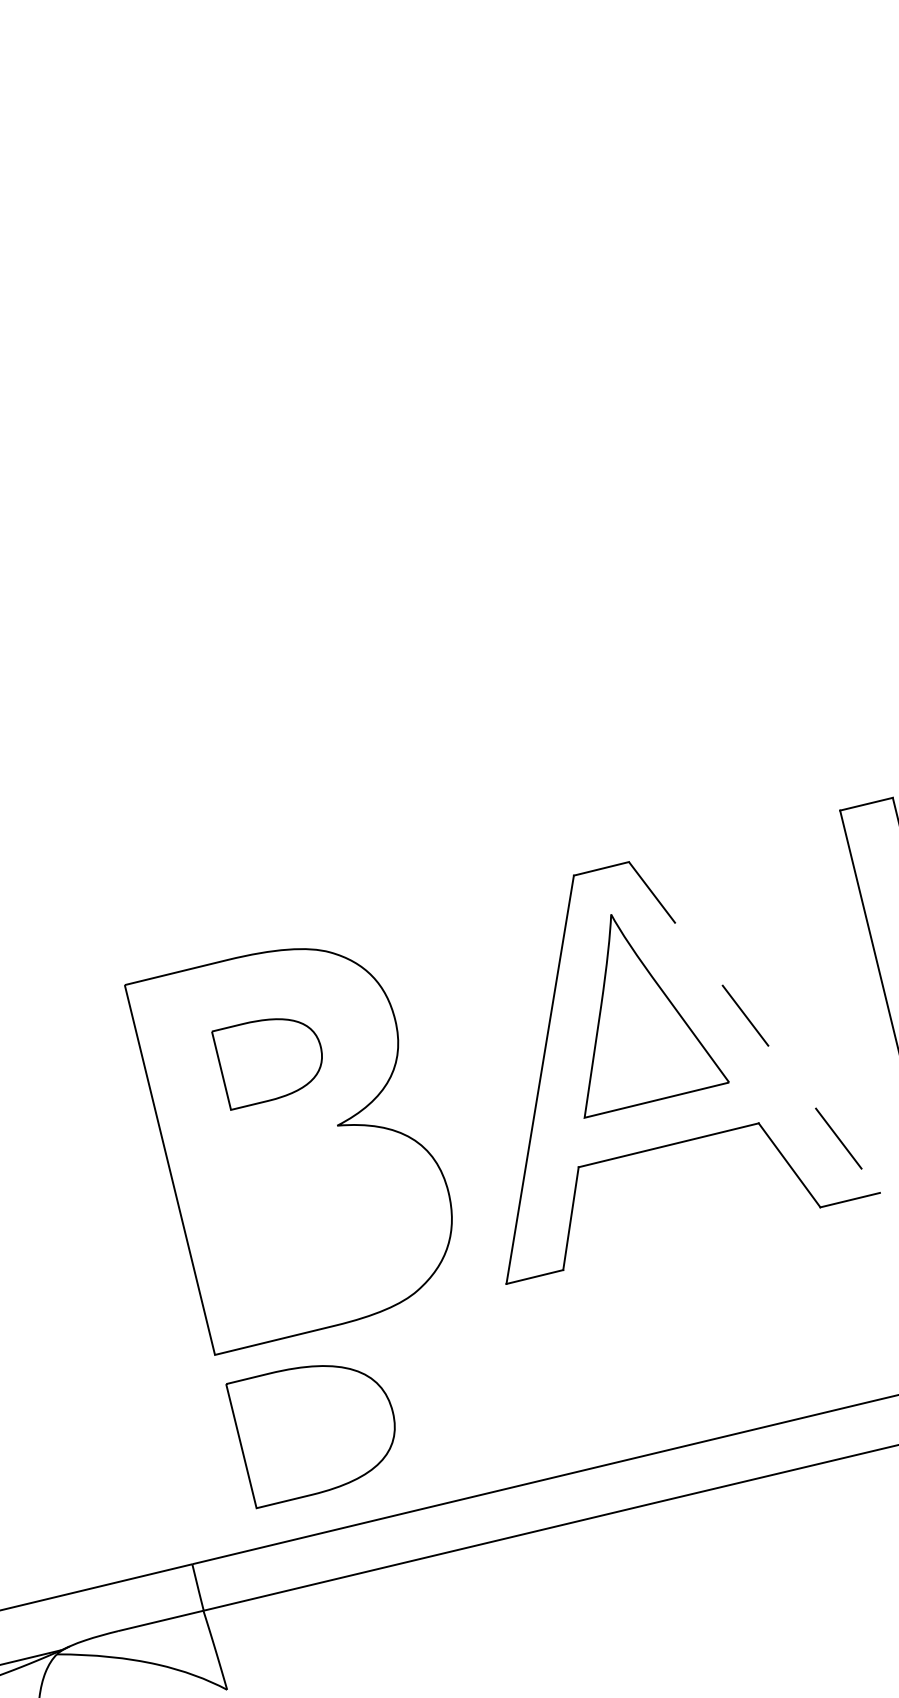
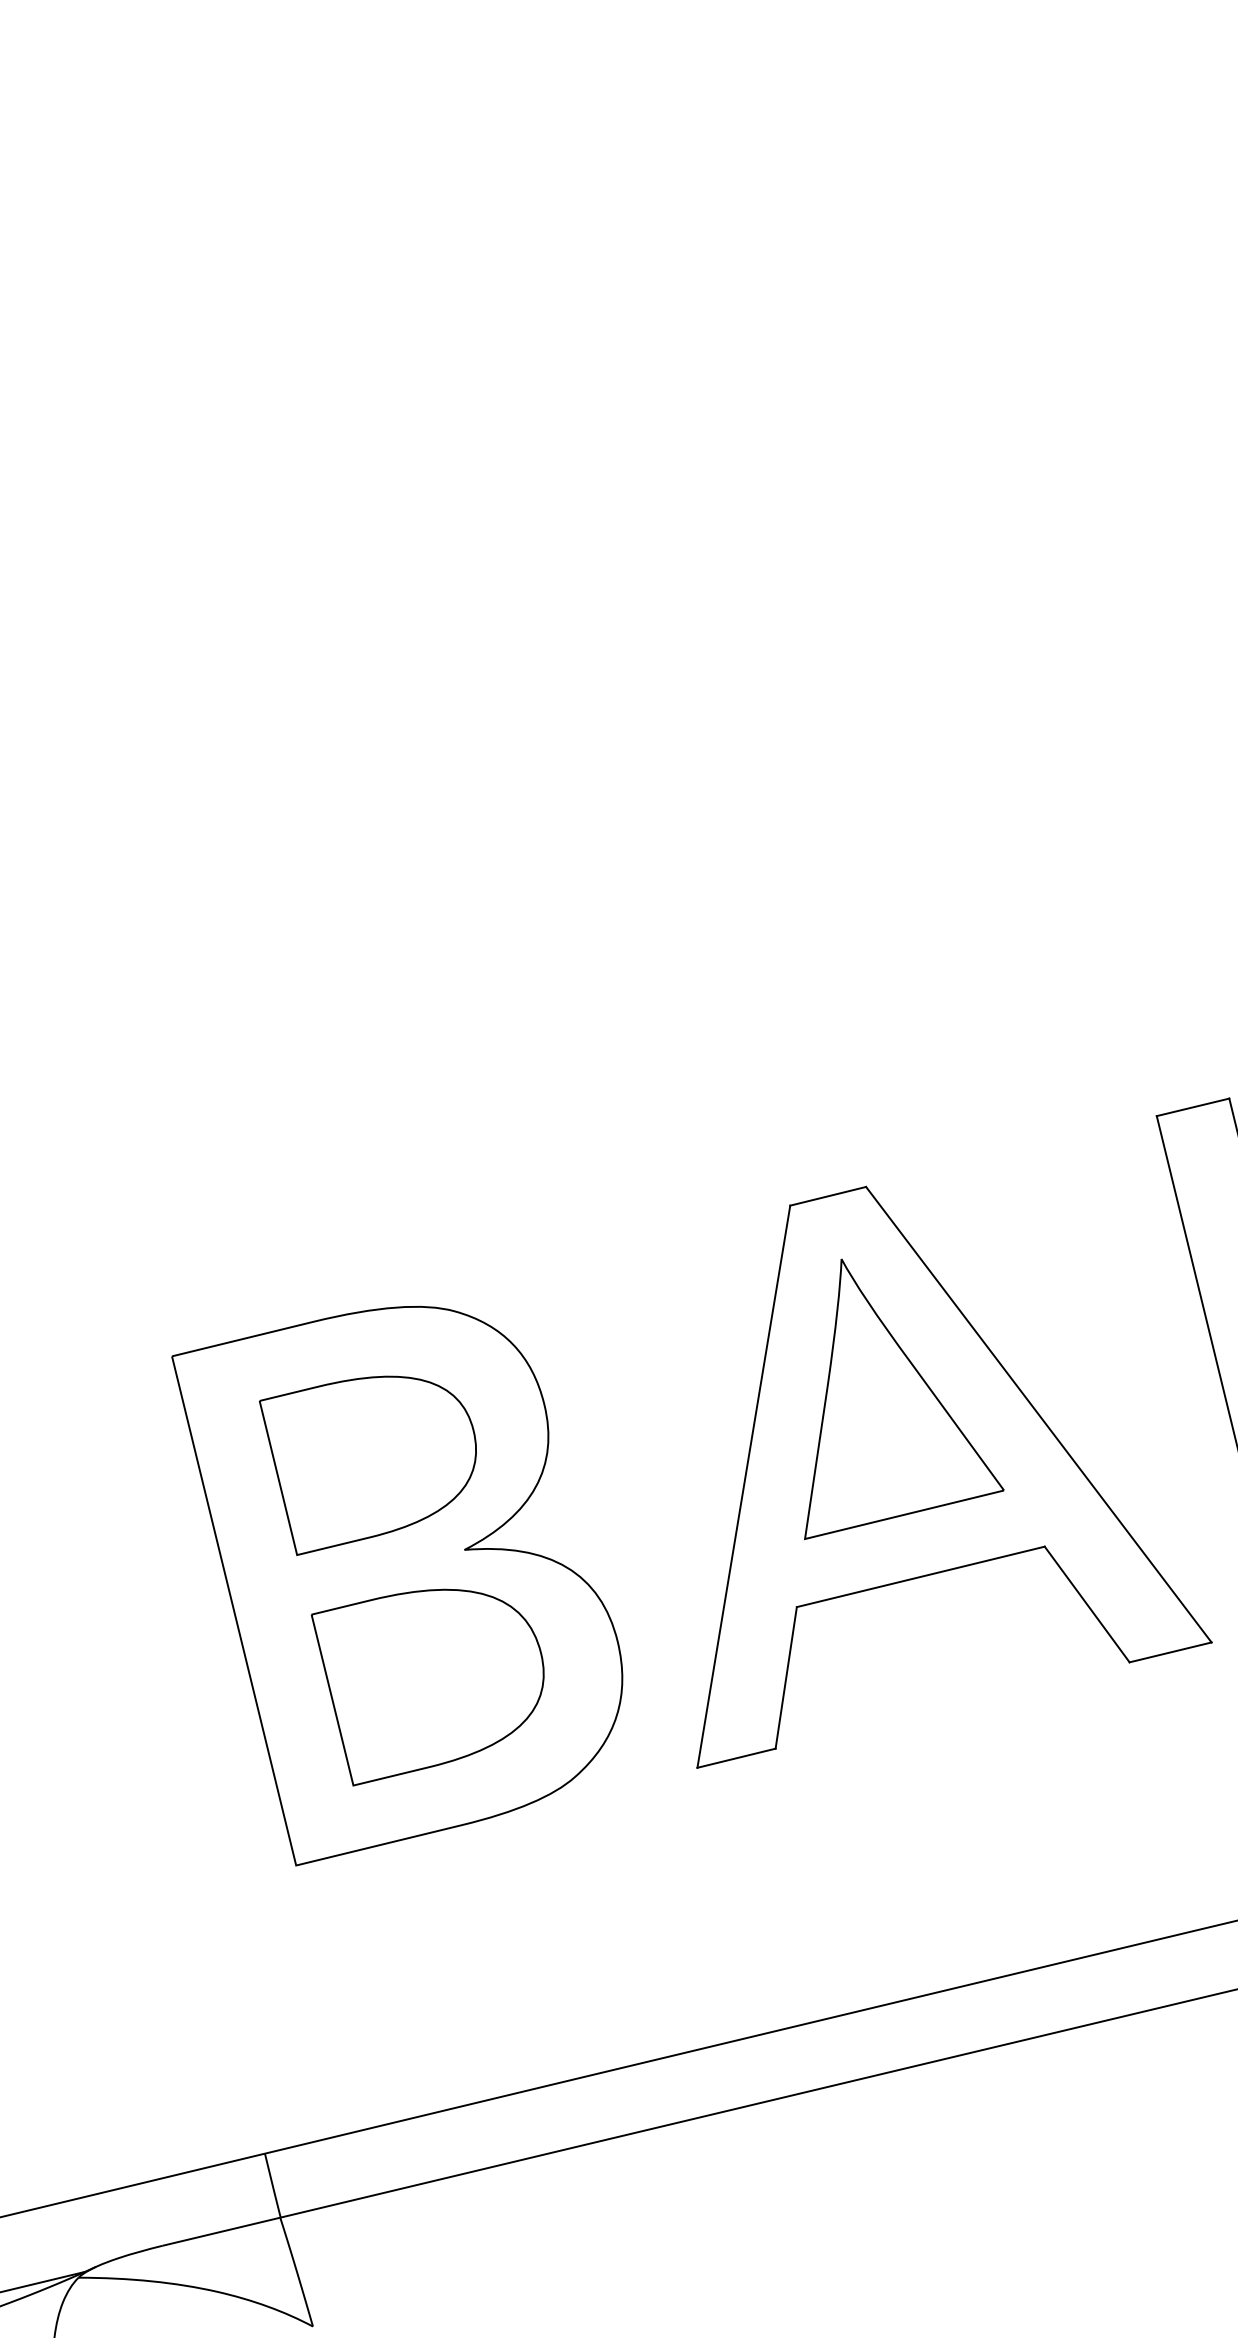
line: (754, 1027) -> (1038, 1414), dashed -> solid
part: (266, 1064) -> (367, 1465), size x1.43
part: (310, 1437) -> (427, 1687), moved

